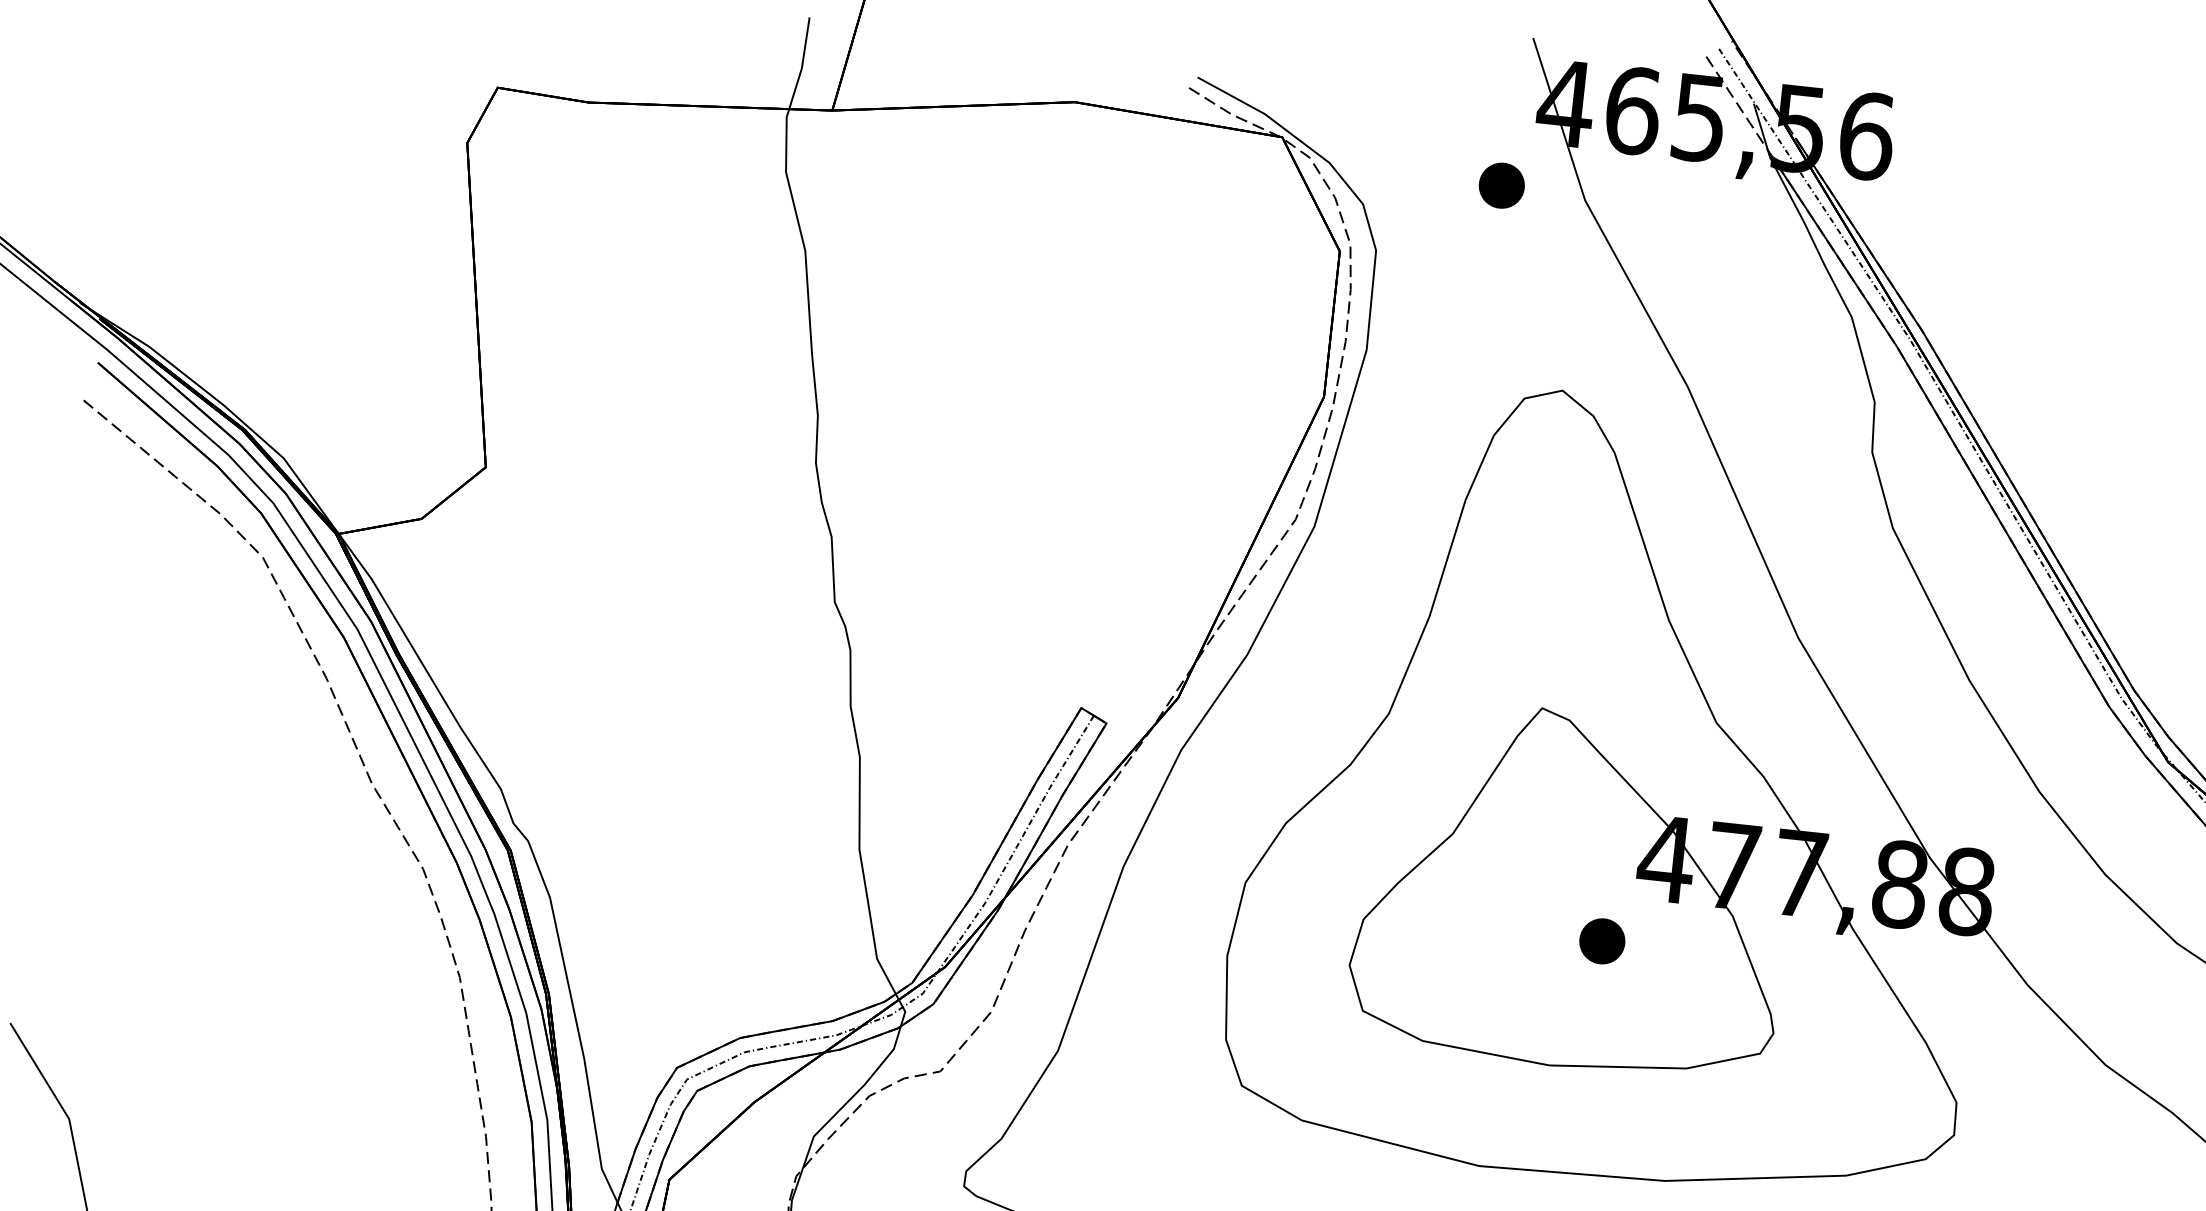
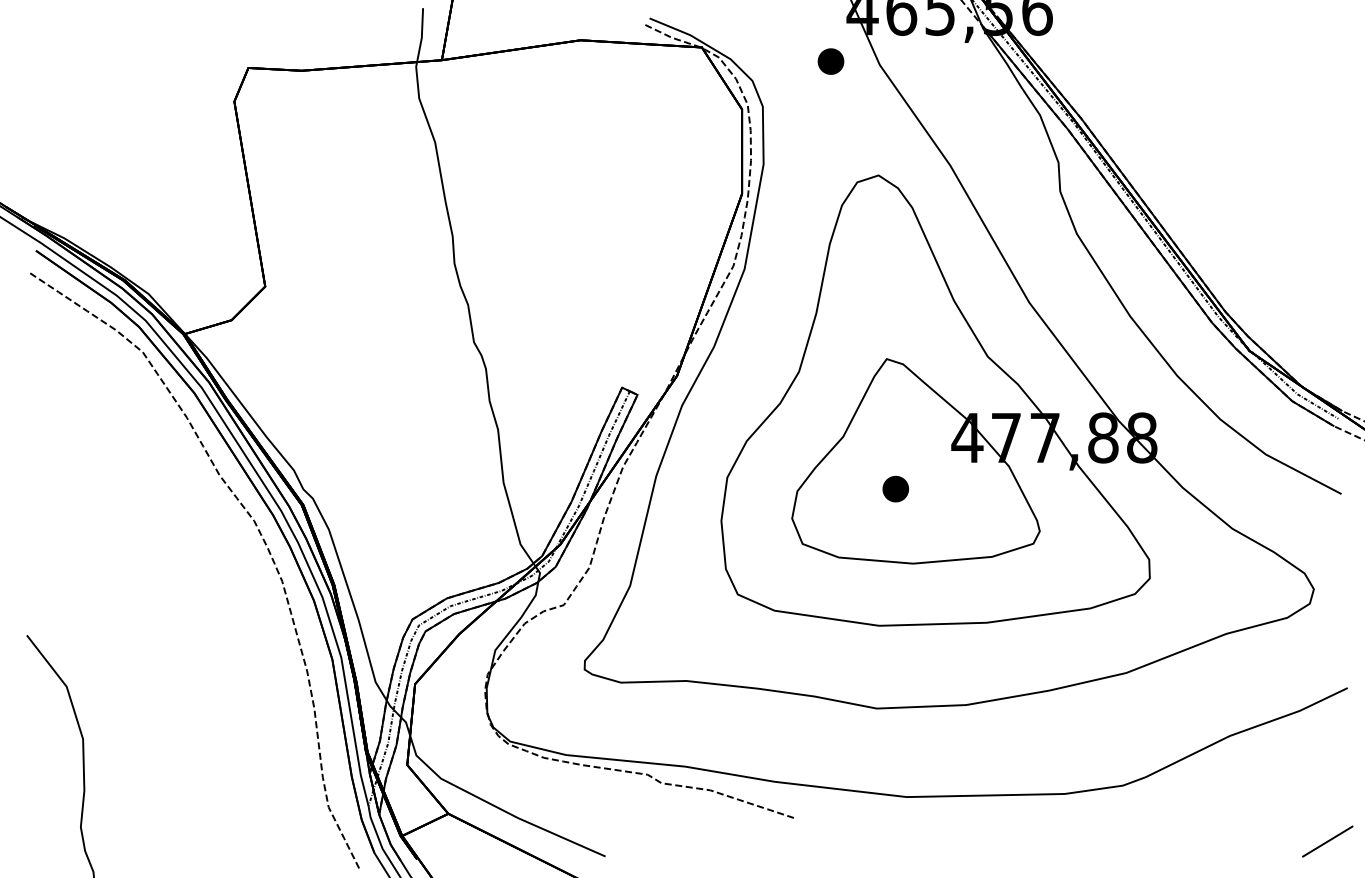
part: (1601, 940) -> (895, 488), moved

